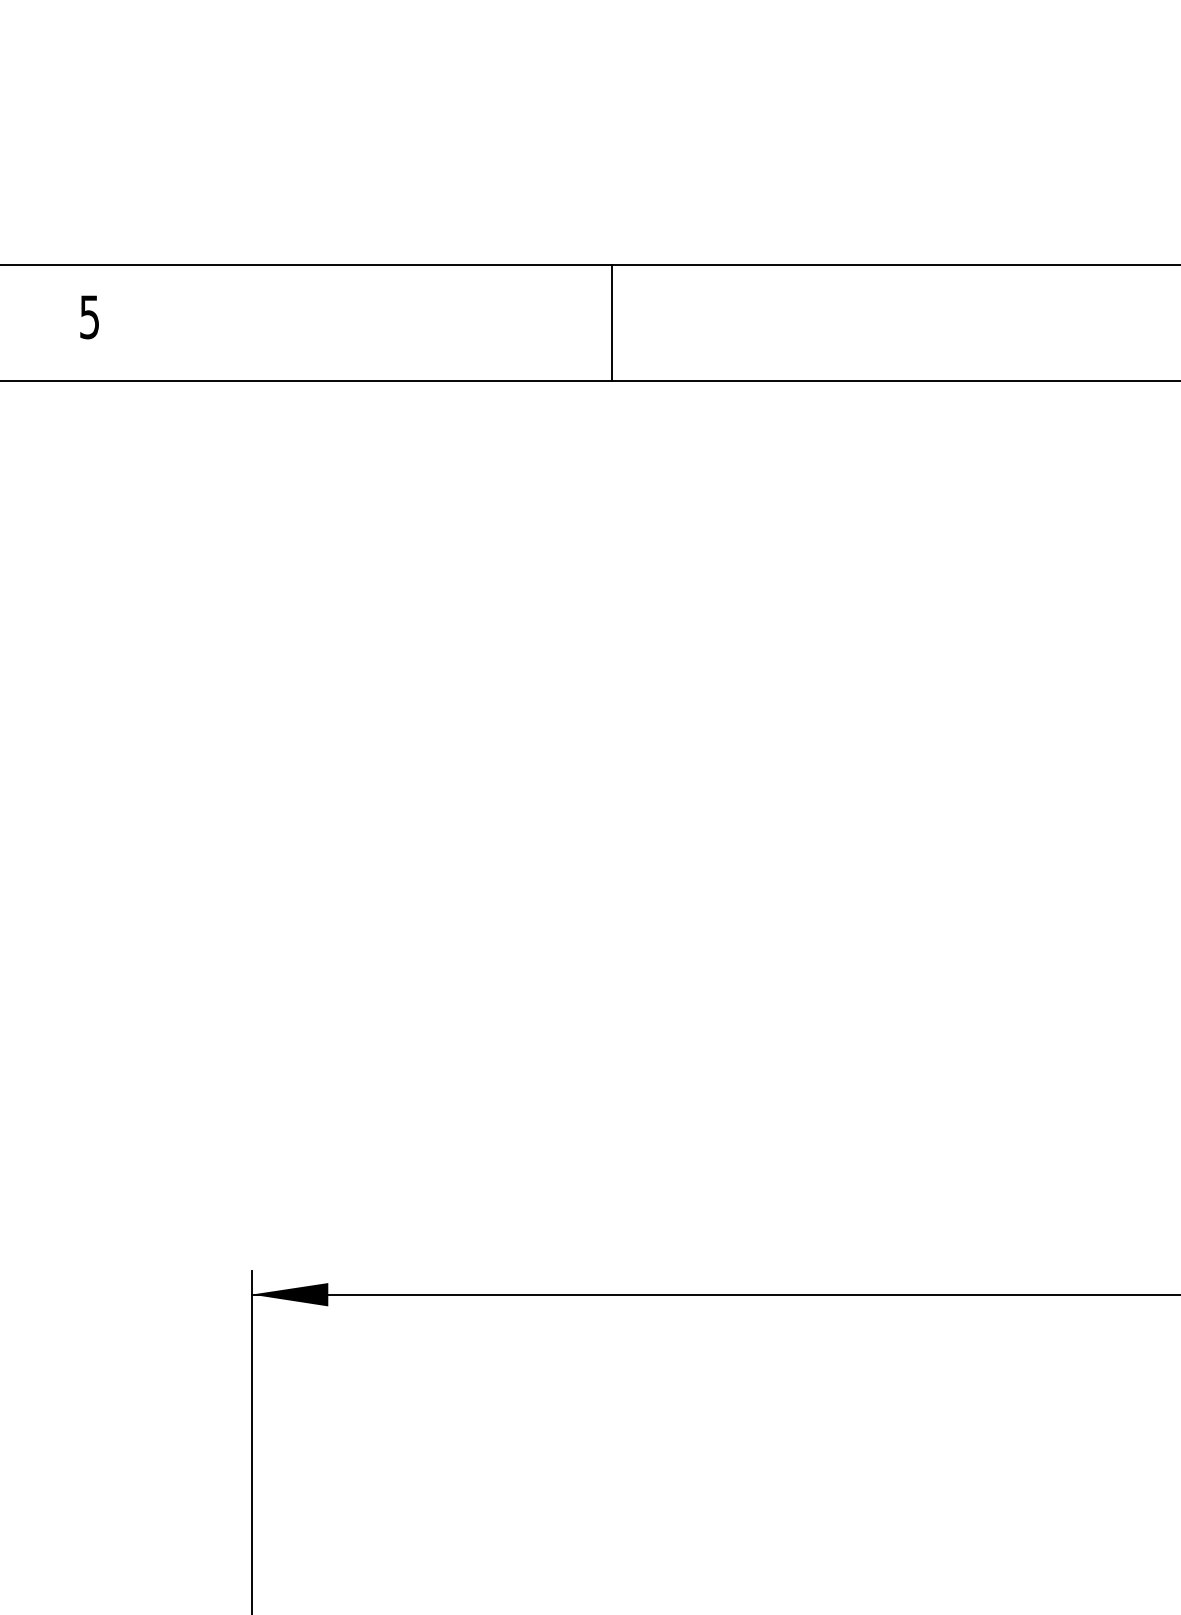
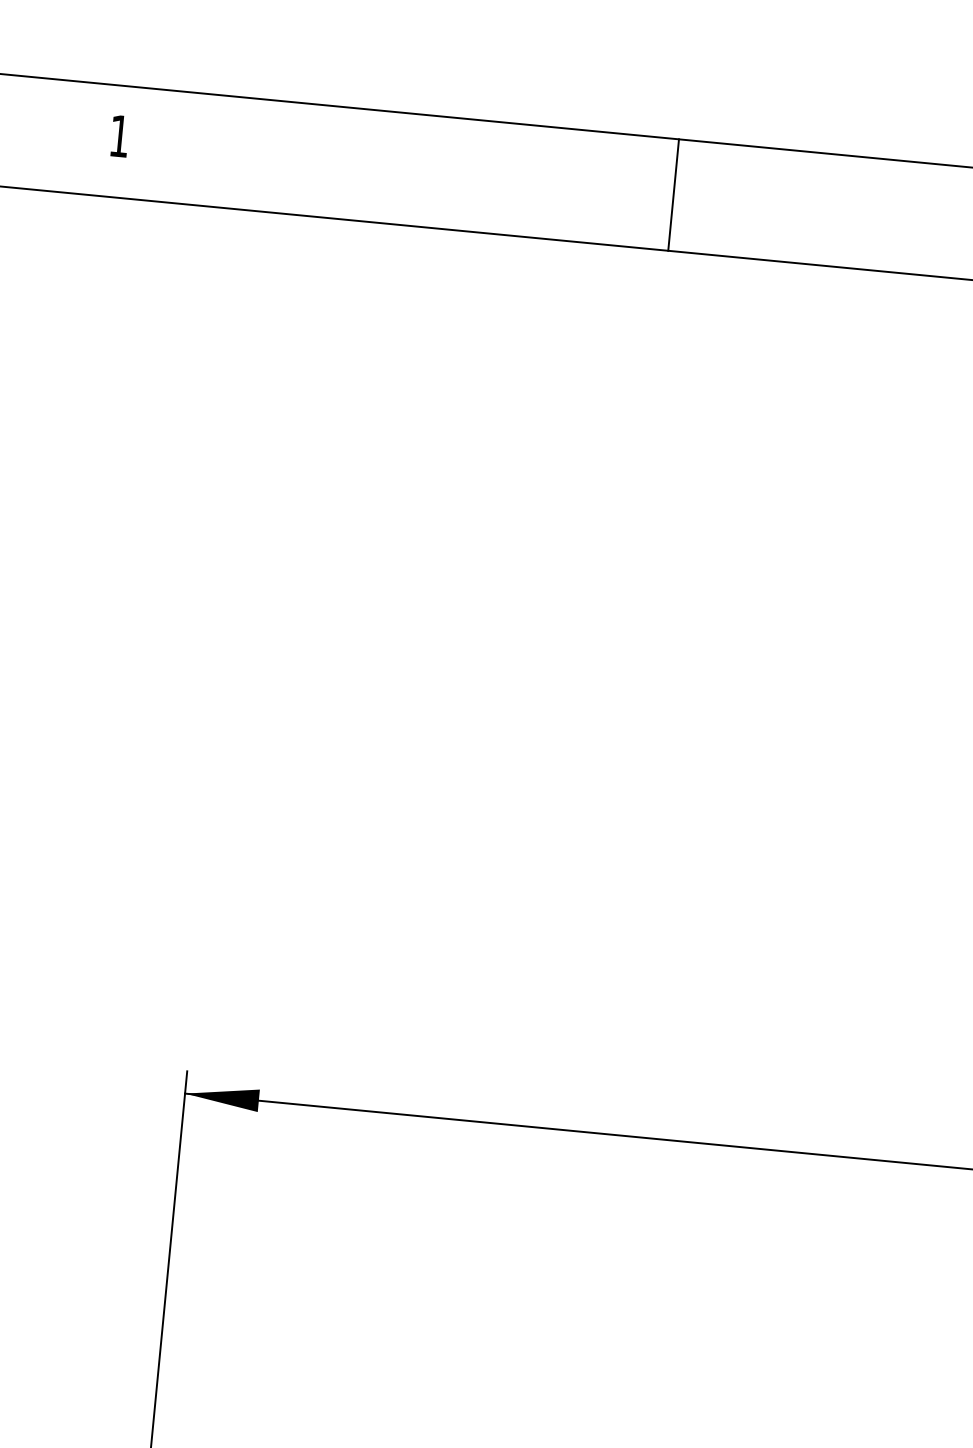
text: (89, 317) -> (119, 136), 5 -> 1
line: (611, 322) -> (673, 194), moved

